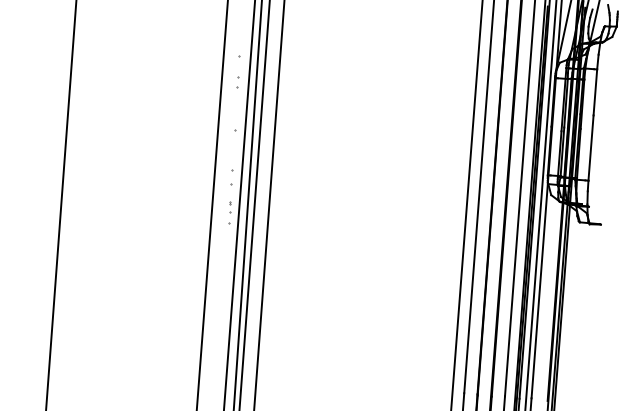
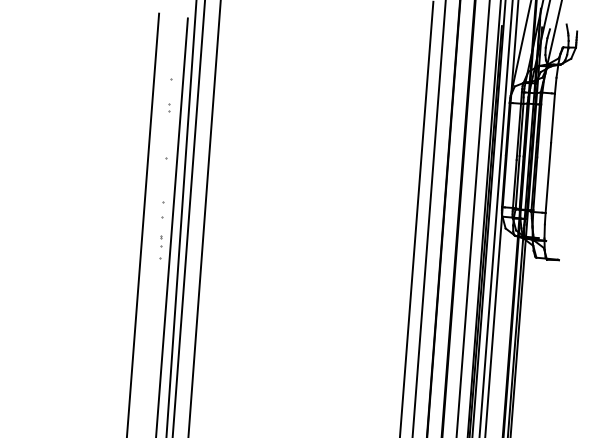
part: (237, 82) -> (168, 107), size x0.62

